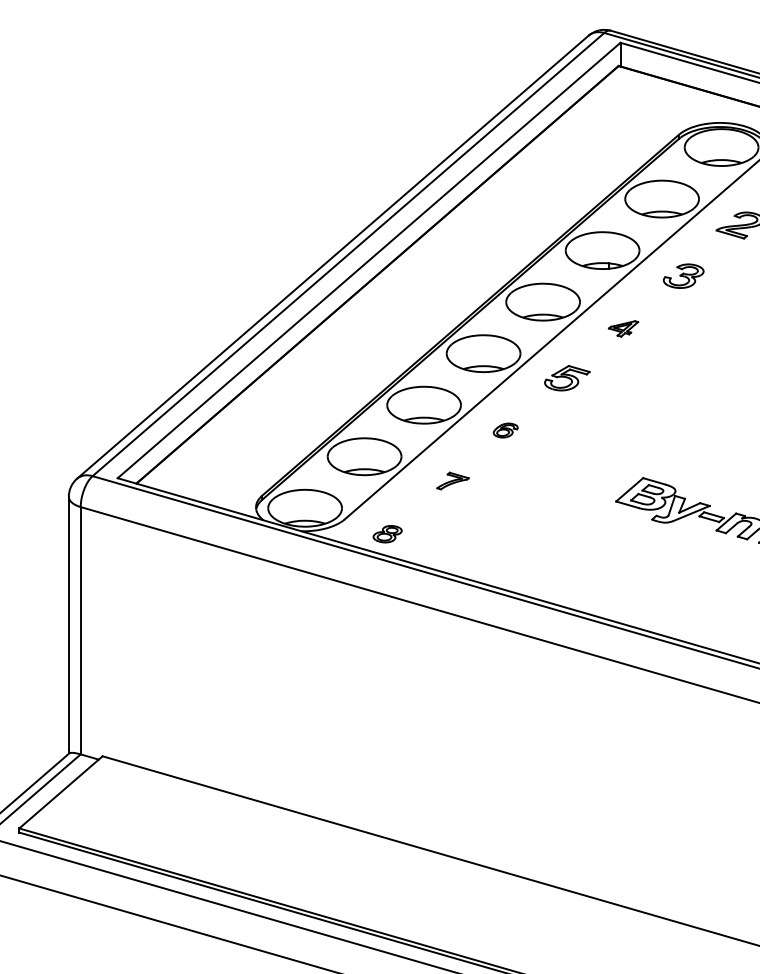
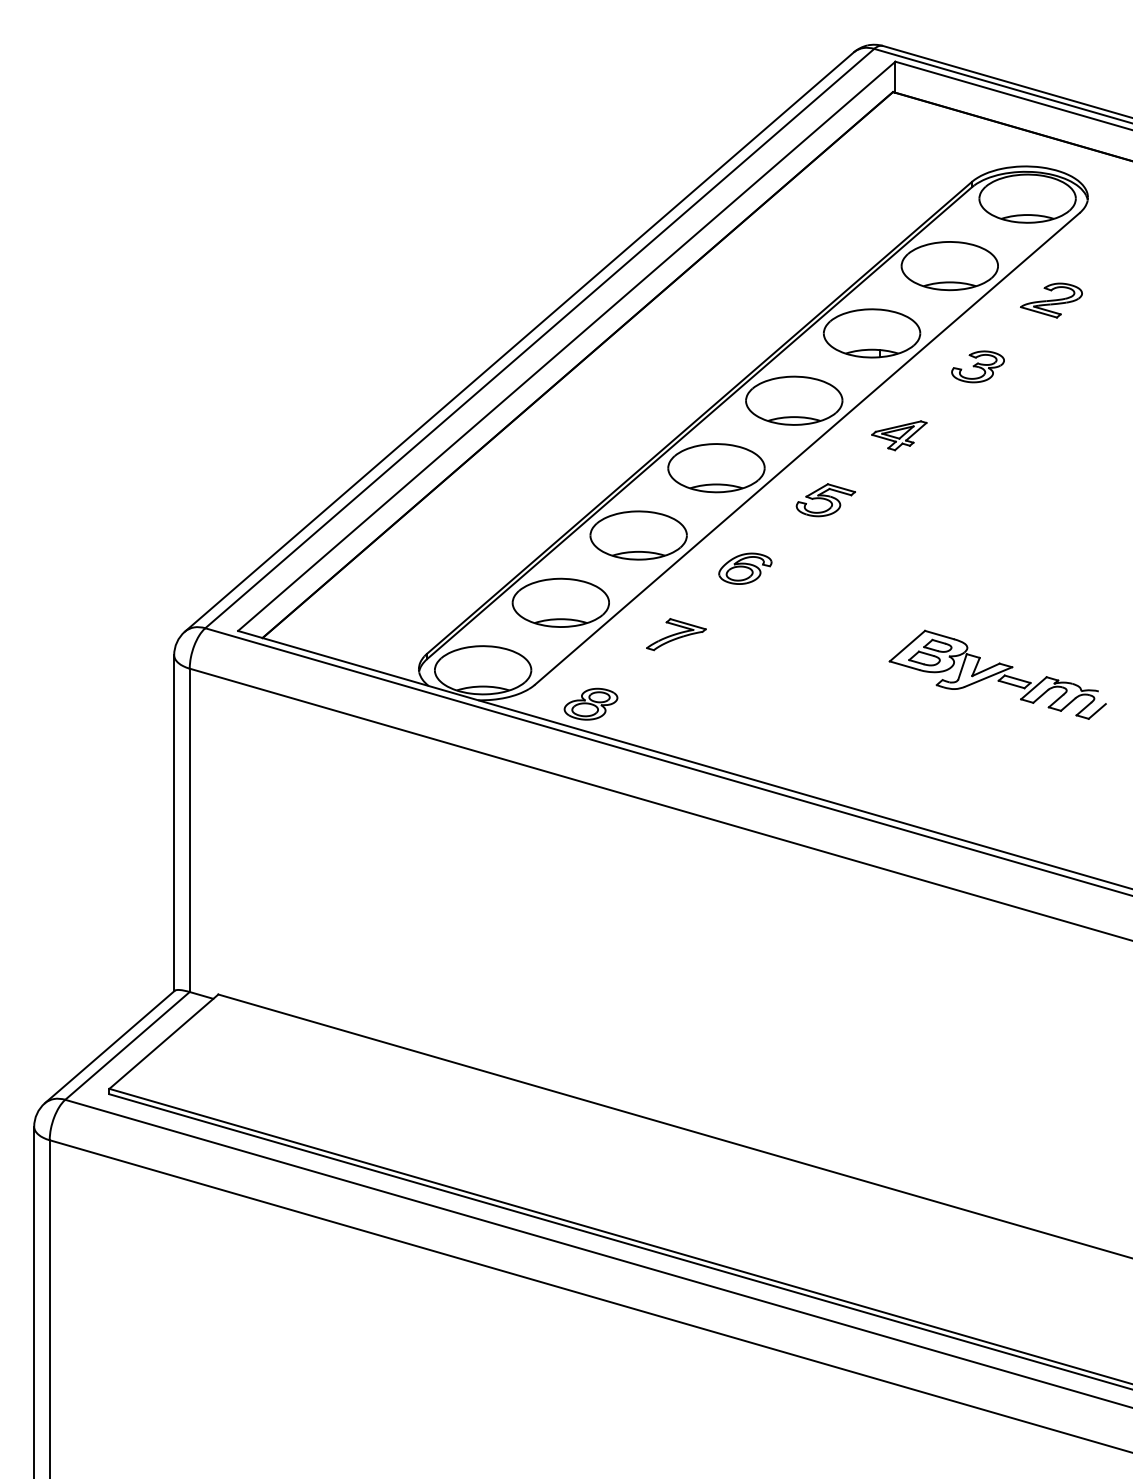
part: (623, 328) -> (899, 435), size x1.43
part: (505, 430) -> (745, 568), size x1.67
part: (453, 480) -> (676, 634), size x1.43
part: (387, 533) -> (590, 703), size x1.43

